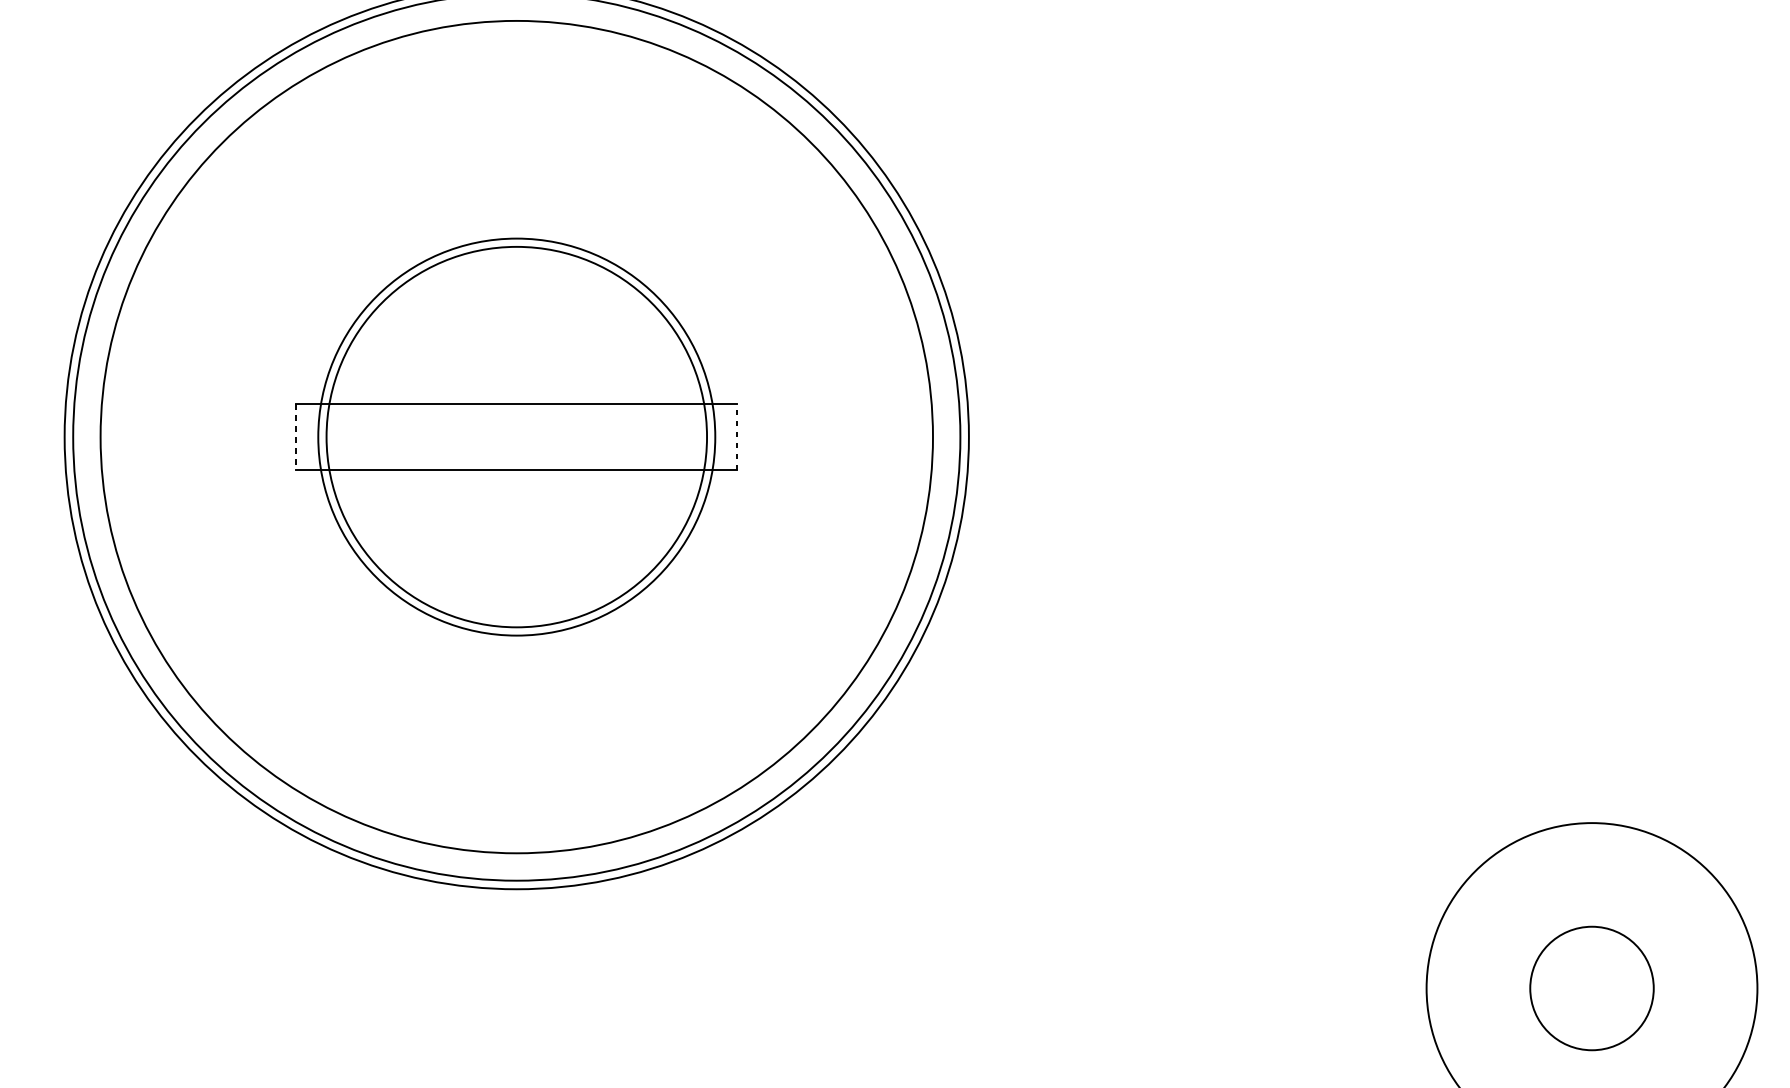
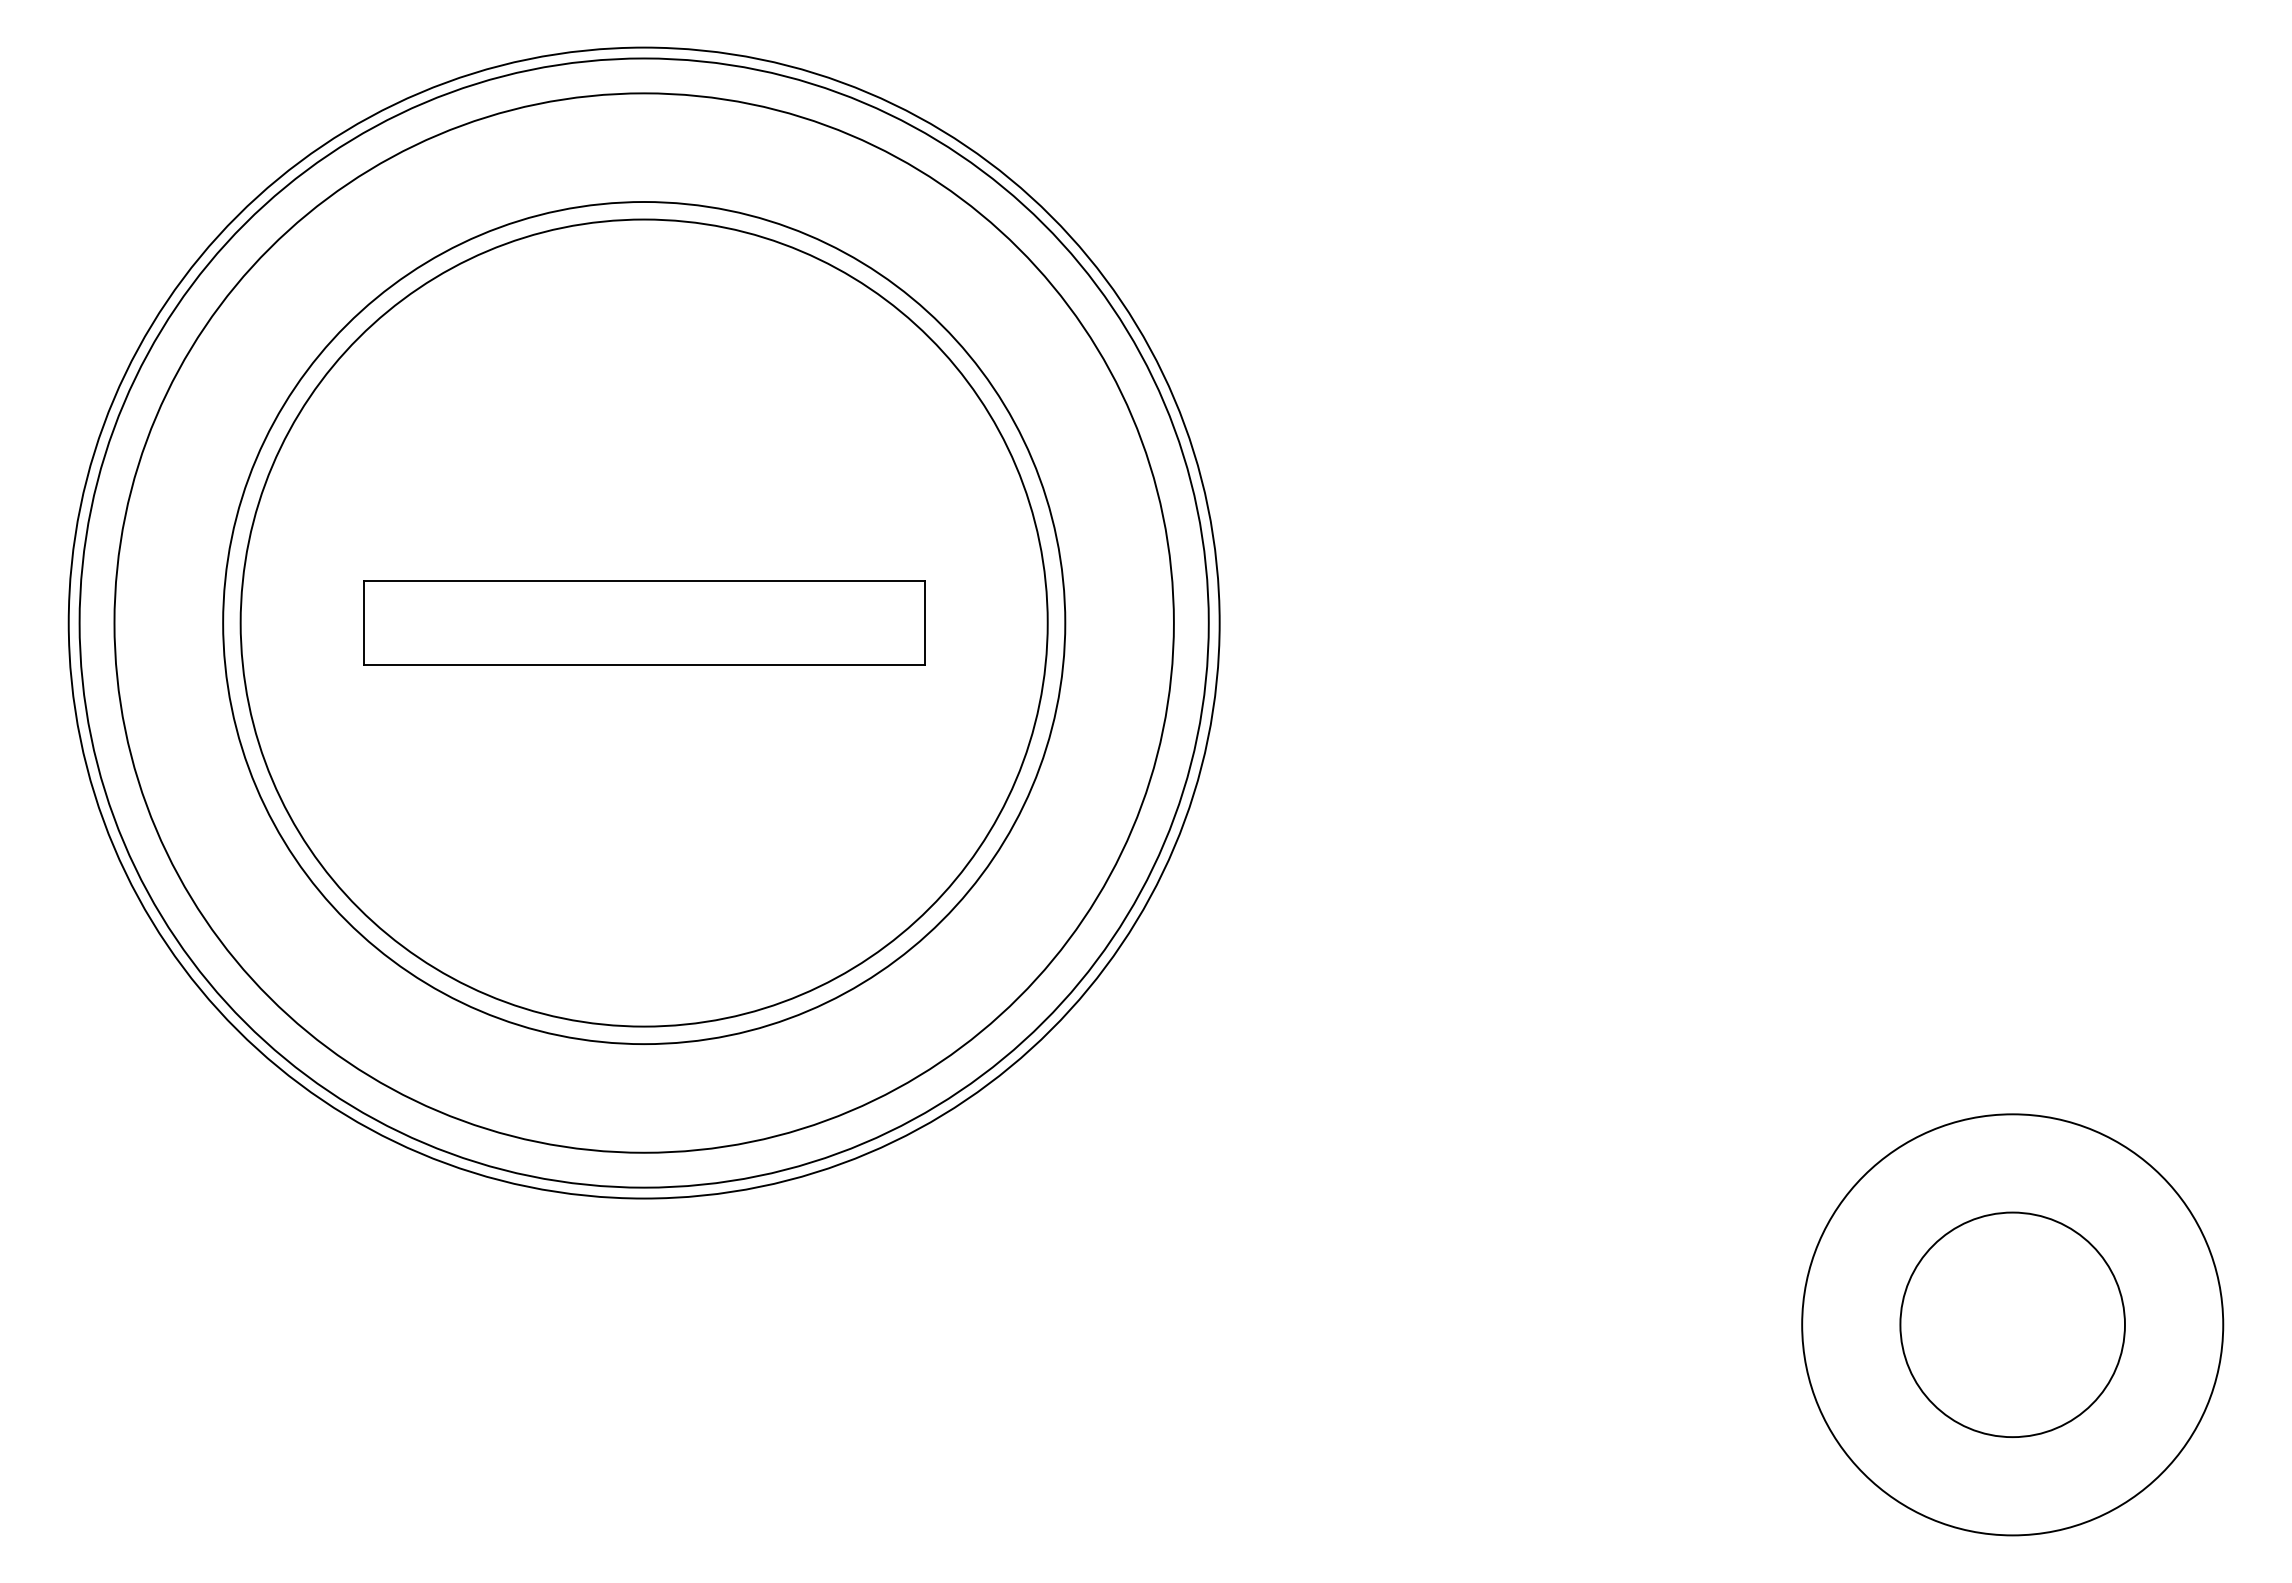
circle: (516, 436) -> (643, 622), size x1.67
line: (737, 436) -> (924, 622), dashed -> solid
line: (296, 437) -> (363, 623), dashed -> solid
circle: (517, 437) -> (644, 623), size x1.67
circle: (1591, 988) -> (2012, 1324), size x1.43

